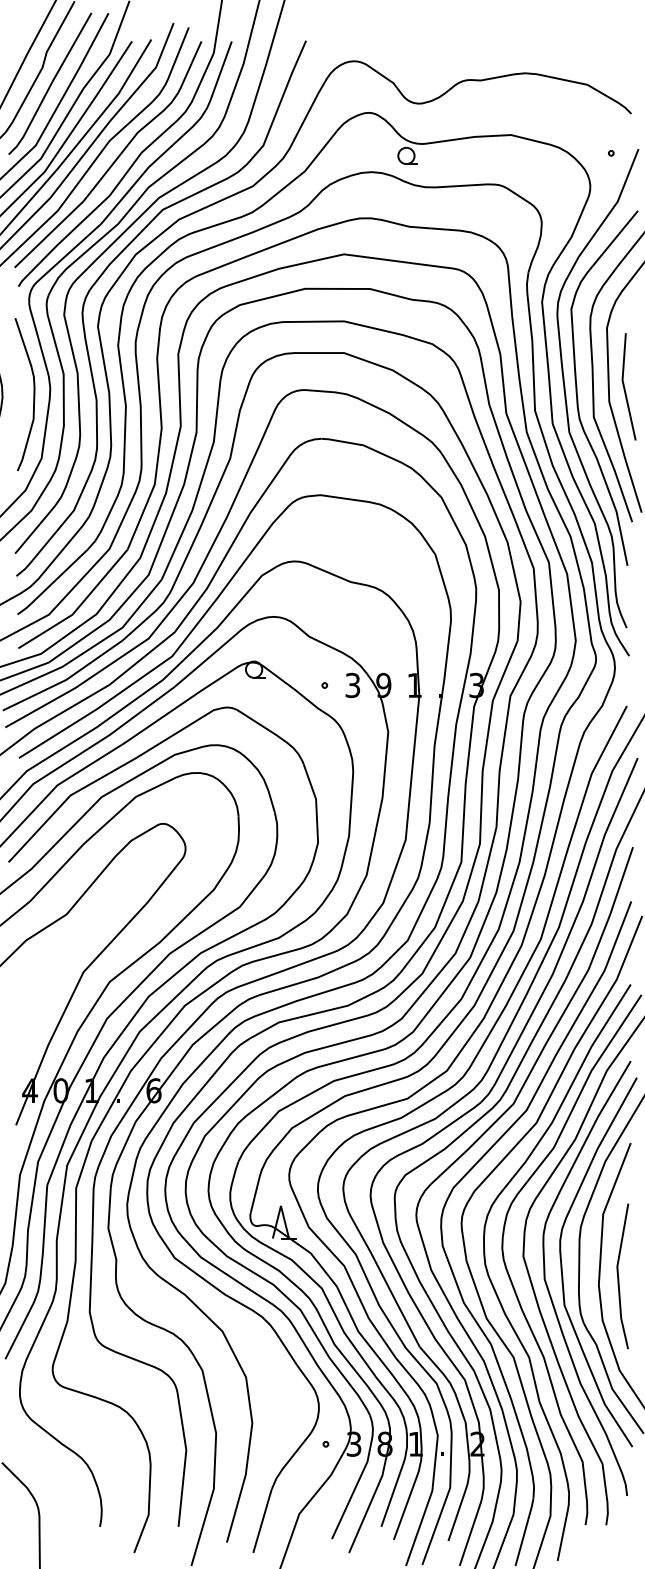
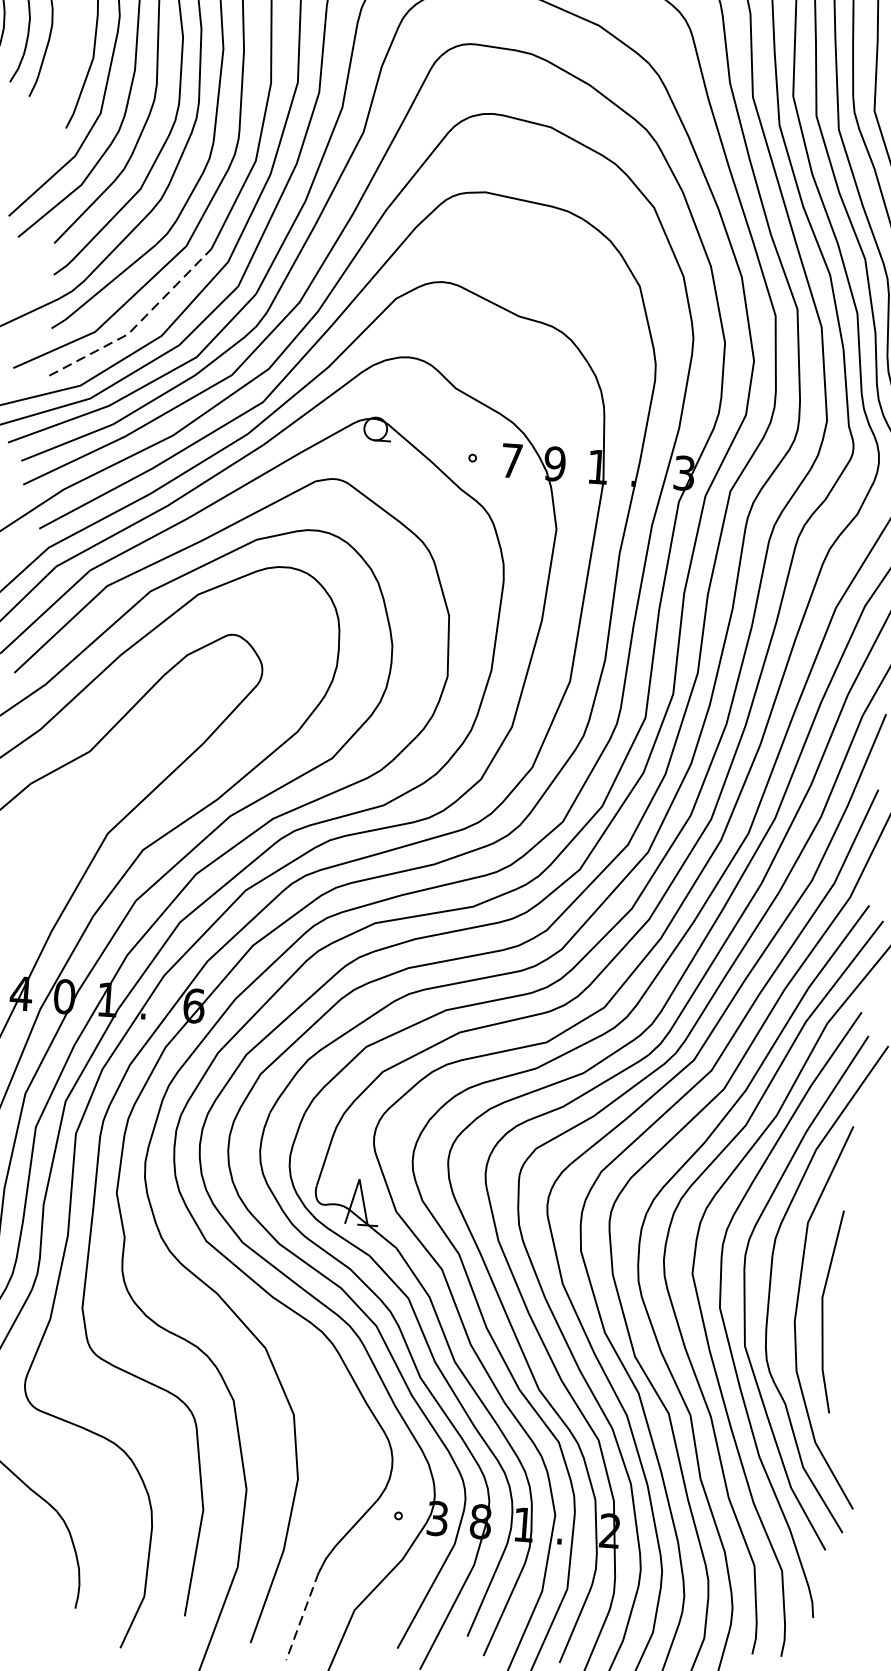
line: (79, 606) -> (138, 323), solid -> dashed
text: (352, 685) -> (511, 460), 3 -> 7
line: (262, 1520) -> (302, 1615), solid -> dashed

